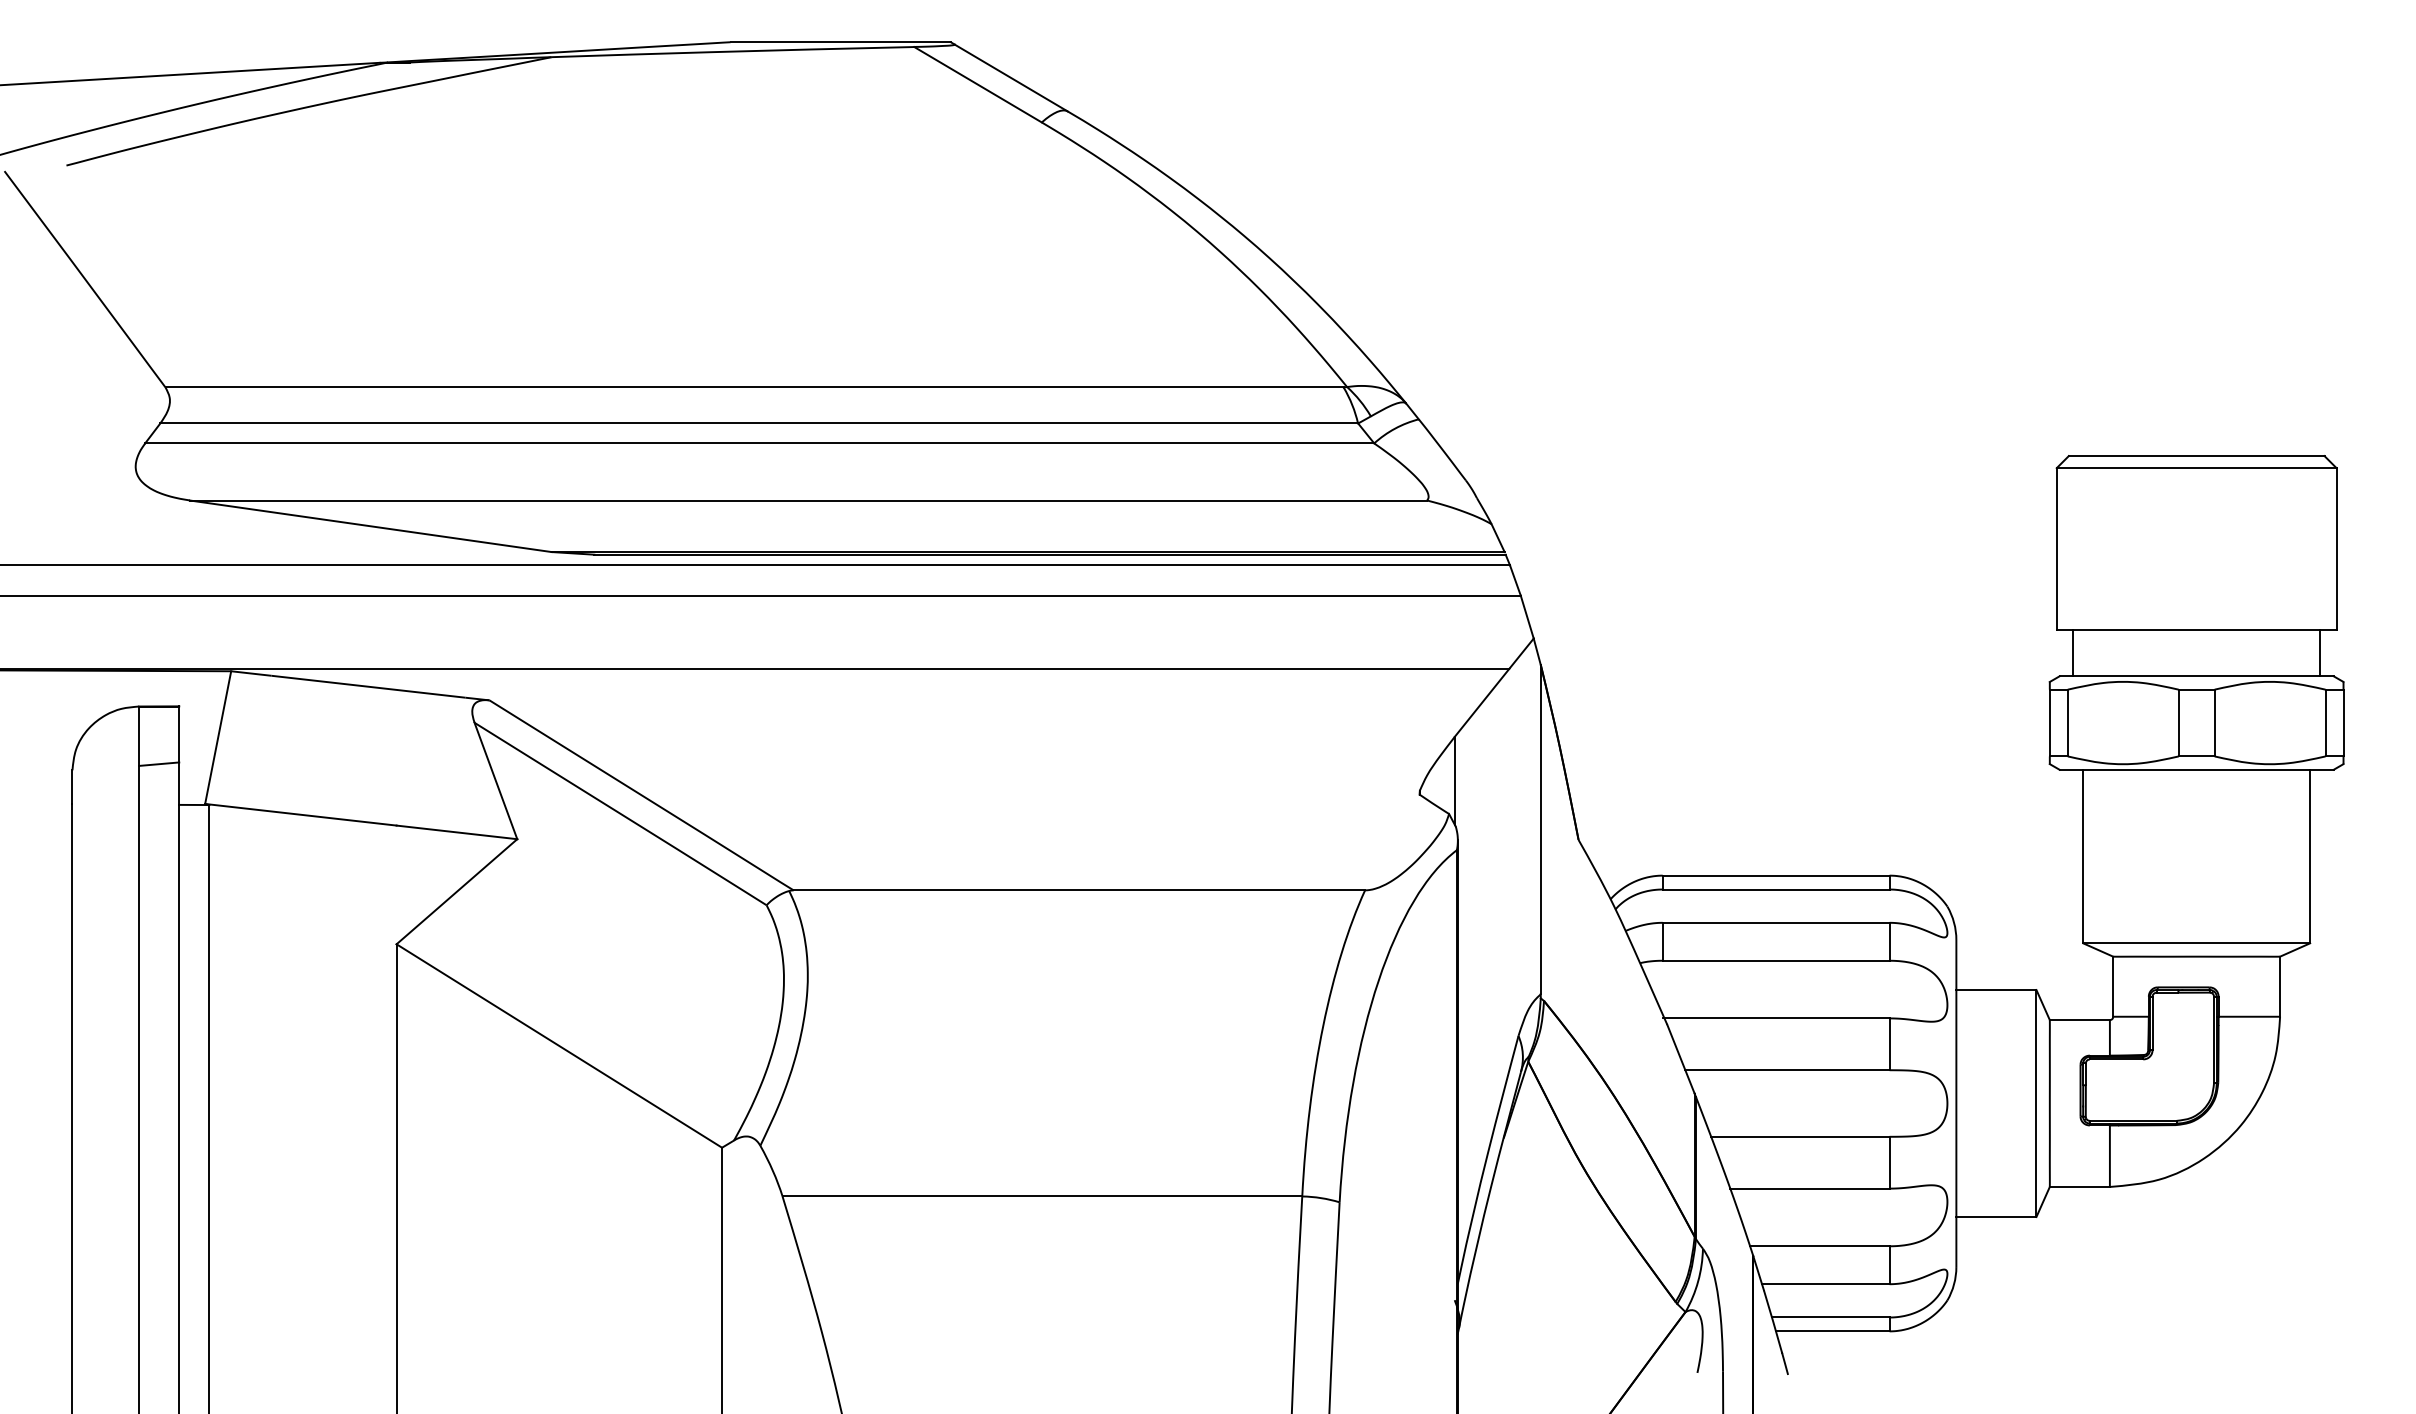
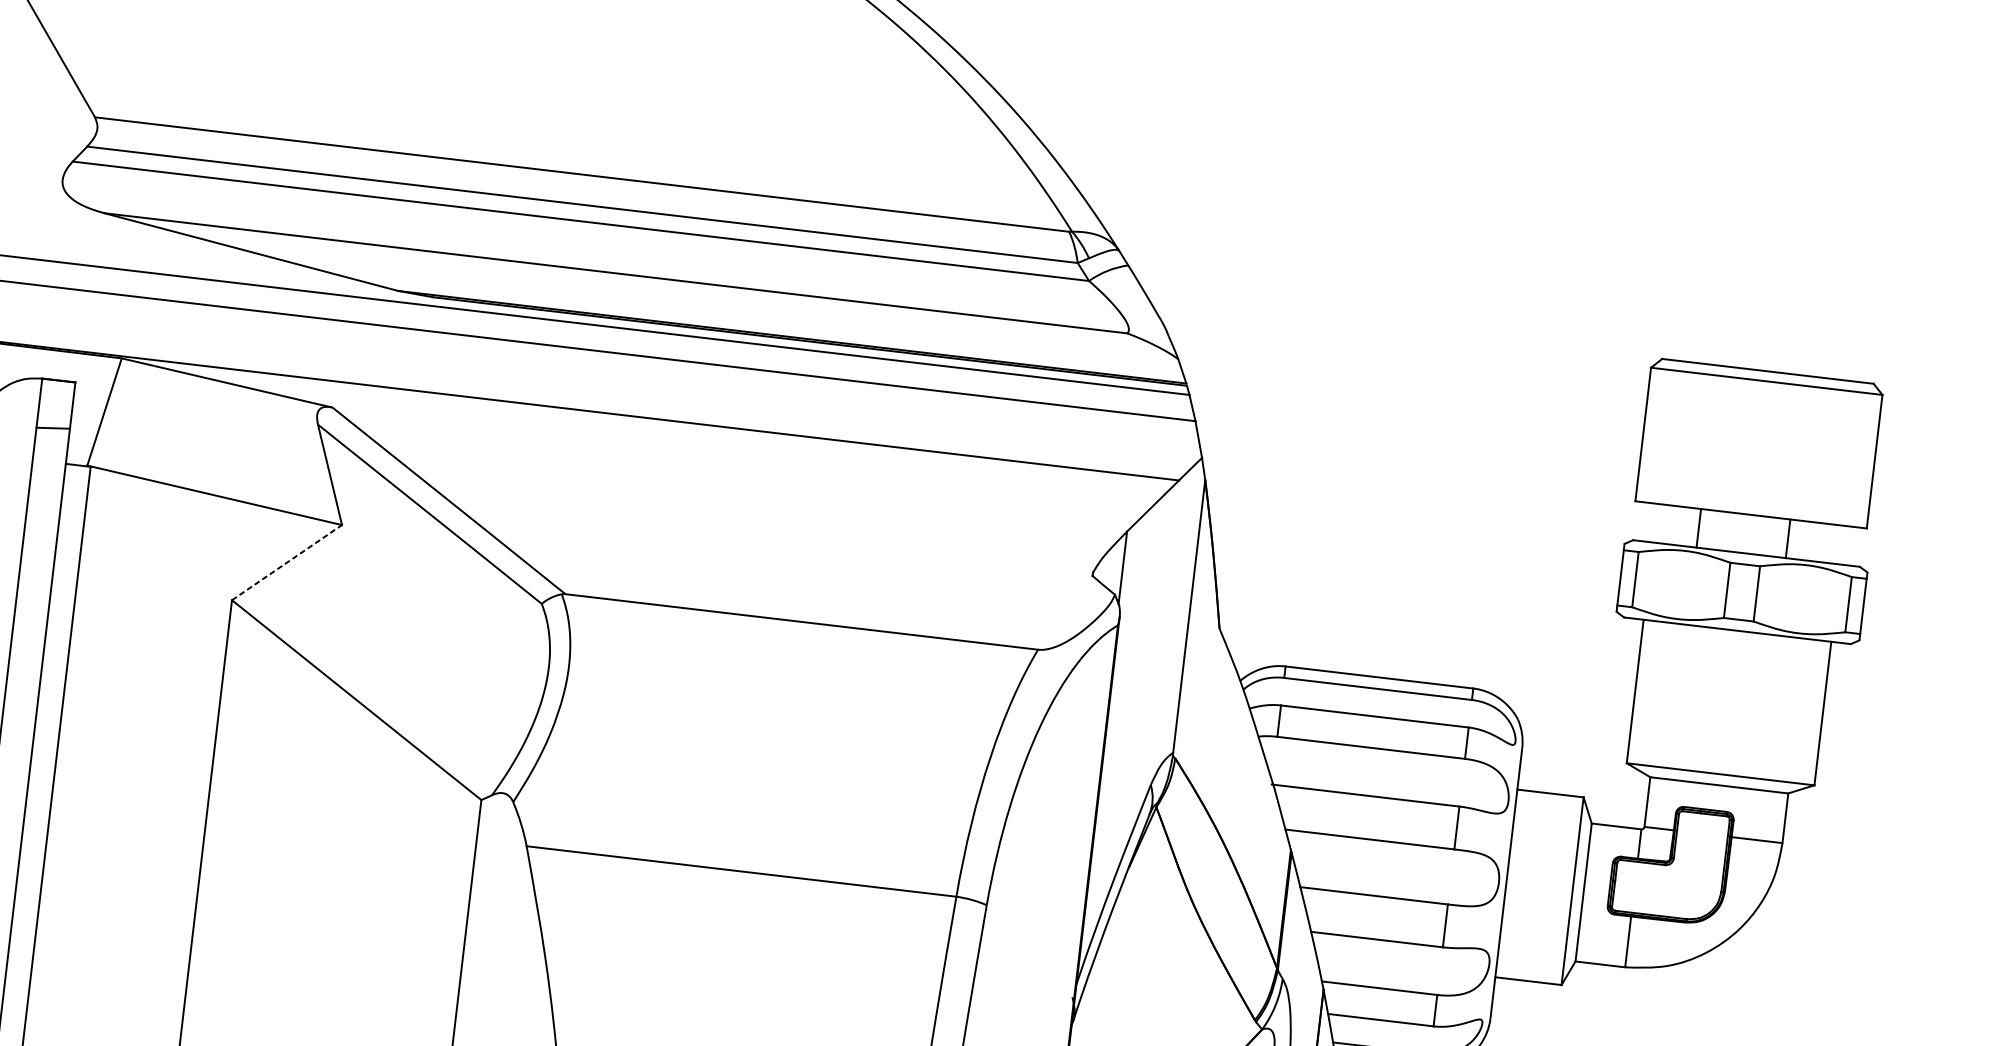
line: (2073, 652) -> (1699, 527), moved
line: (2320, 652) -> (1788, 538), moved
line: (457, 891) -> (287, 562), solid -> dashed

